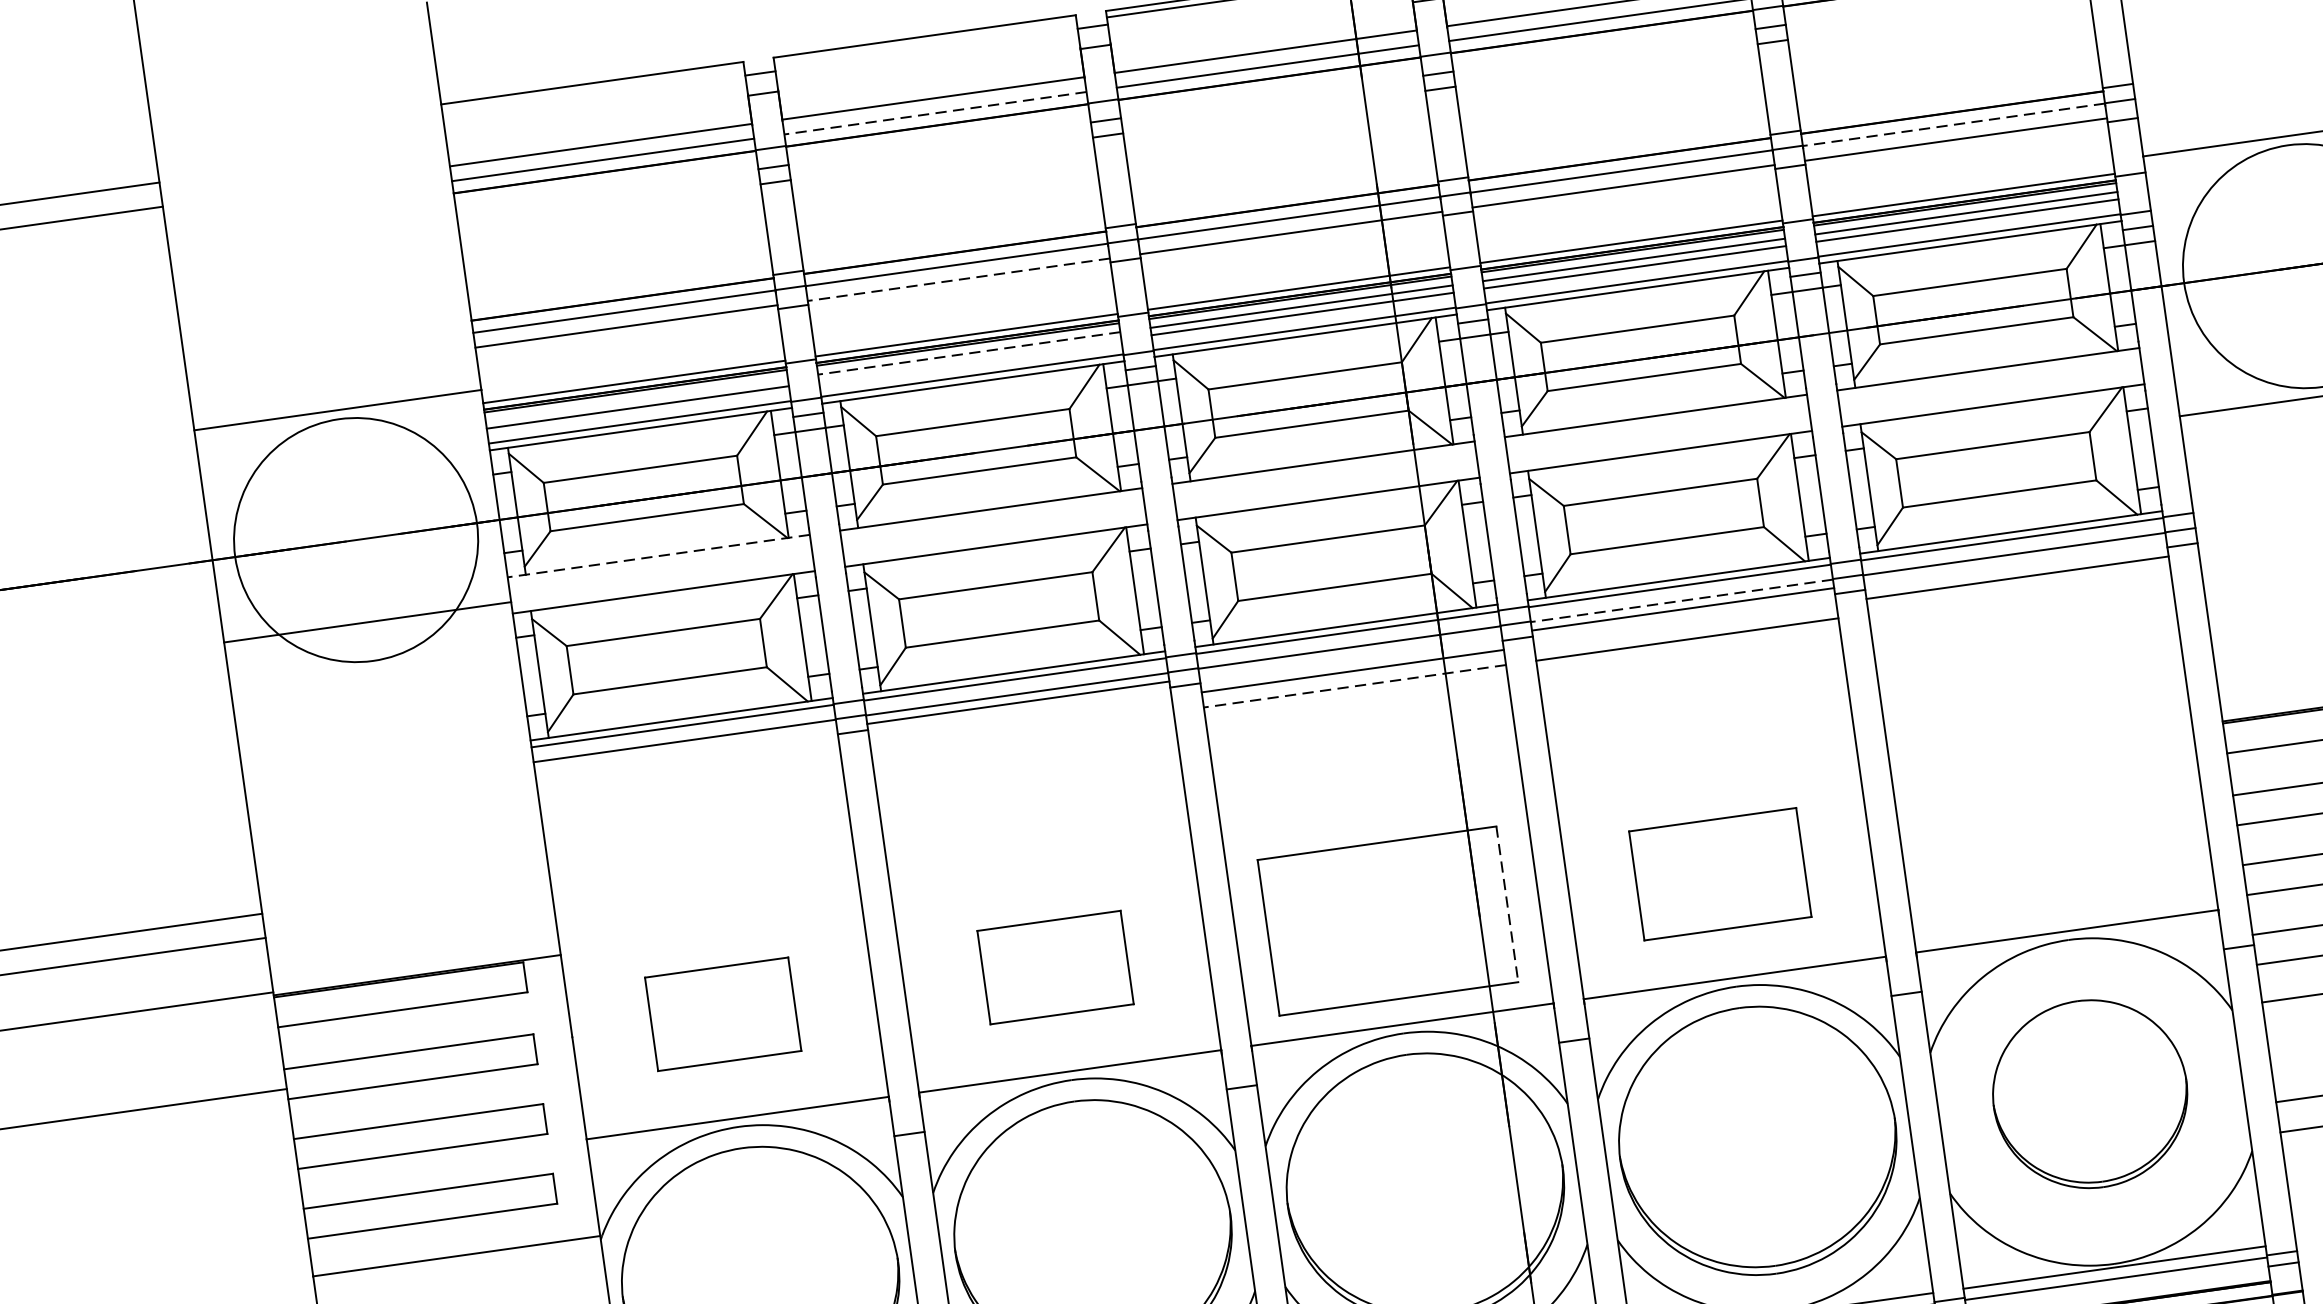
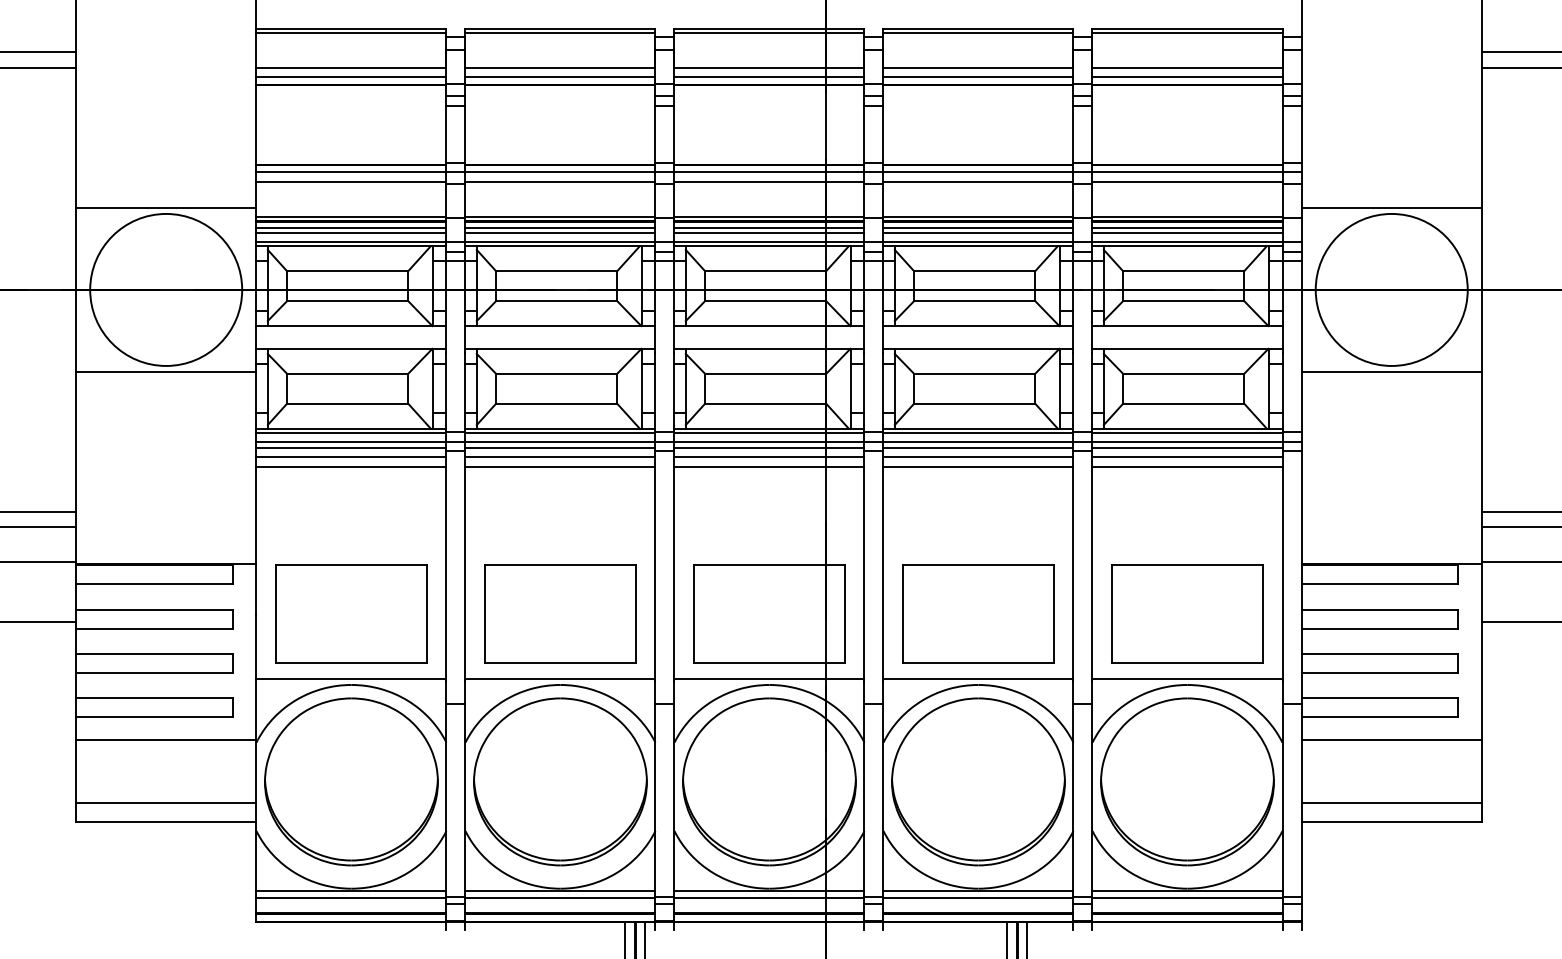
line: (925, 42) -> (560, 32), added
line: (593, 89) -> (351, 32), added
line: (933, 112) -> (559, 76), dashed -> solid
line: (1952, 125) -> (1186, 172), dashed -> solid
line: (957, 279) -> (559, 181), dashed -> solid
line: (967, 352) -> (559, 227), dashed -> solid
line: (970, 360) -> (560, 232), added
line: (636, 399) -> (351, 227), added
line: (657, 556) -> (350, 326), dashed -> solid
line: (2015, 562) -> (1187, 447), added
line: (2019, 592) -> (1187, 466), added
line: (1680, 601) -> (977, 442), dashed -> solid
line: (366, 622) -> (165, 371), moved
line: (1685, 624) -> (978, 457), added
line: (1350, 655) -> (769, 447), added
line: (1353, 686) -> (768, 466), dashed -> solid
line: (1020, 718) -> (560, 457), added
line: (1022, 732) -> (560, 466), added
line: (685, 749) -> (351, 447), added
line: (688, 765) -> (351, 457), added
line: (690, 779) -> (351, 466), added
part: (2052, 826) -> (1187, 613), added
part: (1720, 873) -> (978, 613), size x1.43
line: (1507, 904) -> (844, 614), dashed -> solid
part: (1055, 966) -> (560, 613), size x1.67
part: (723, 1013) -> (351, 613), size x1.67
part: (2090, 1093) -> (1187, 781), size x1.43

